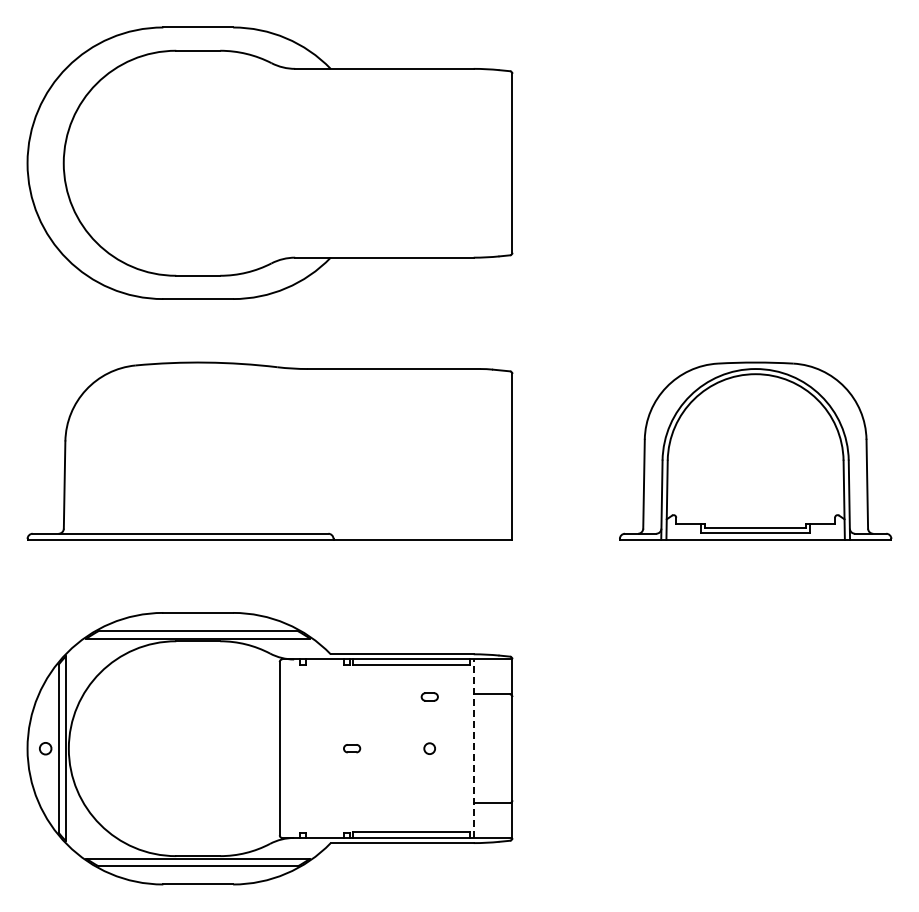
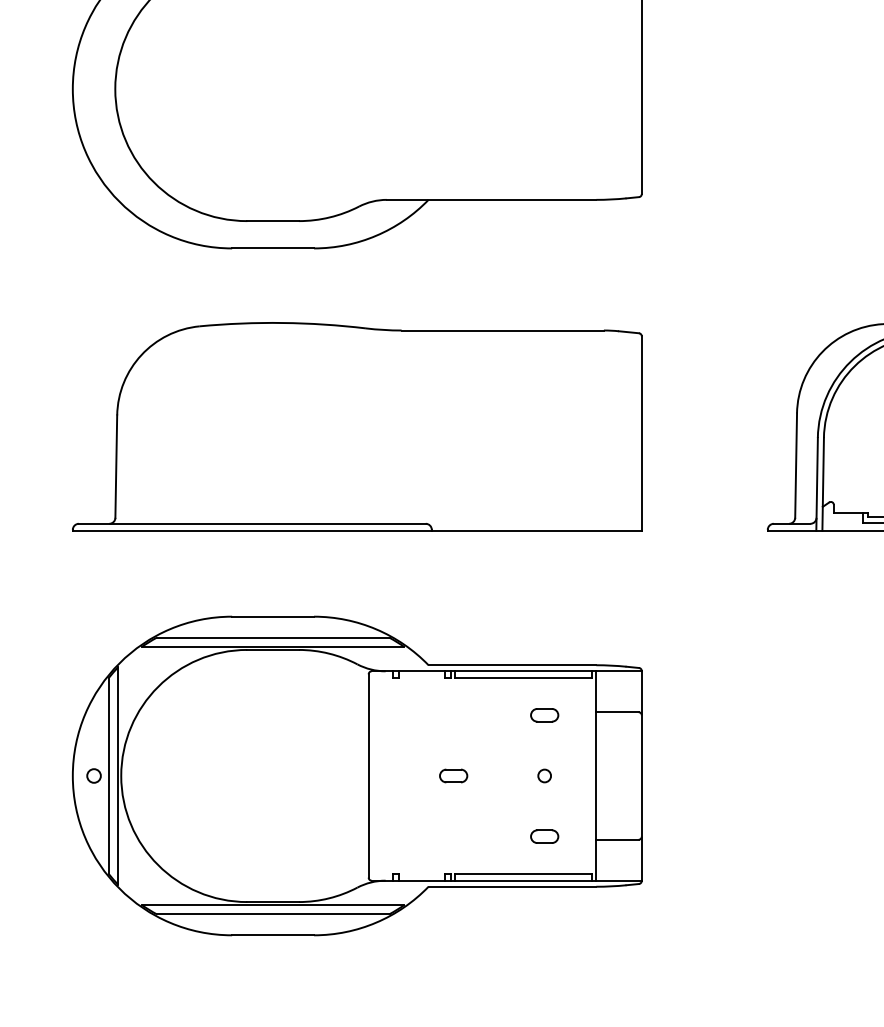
part: (429, 696) -> (544, 714), size x1.43
part: (351, 748) -> (452, 775), size x1.43
line: (473, 748) -> (596, 775), dashed -> solid
part: (429, 800) -> (544, 836), added

